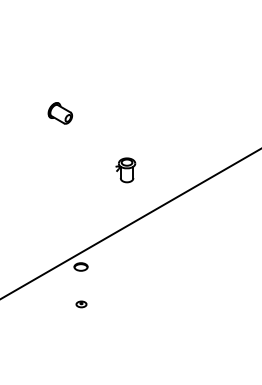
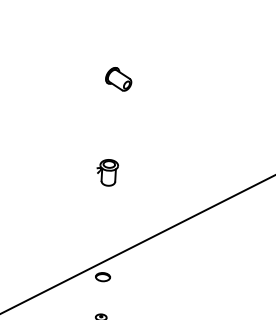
part: (59, 113) -> (117, 79), moved
part: (125, 170) -> (107, 172), moved

